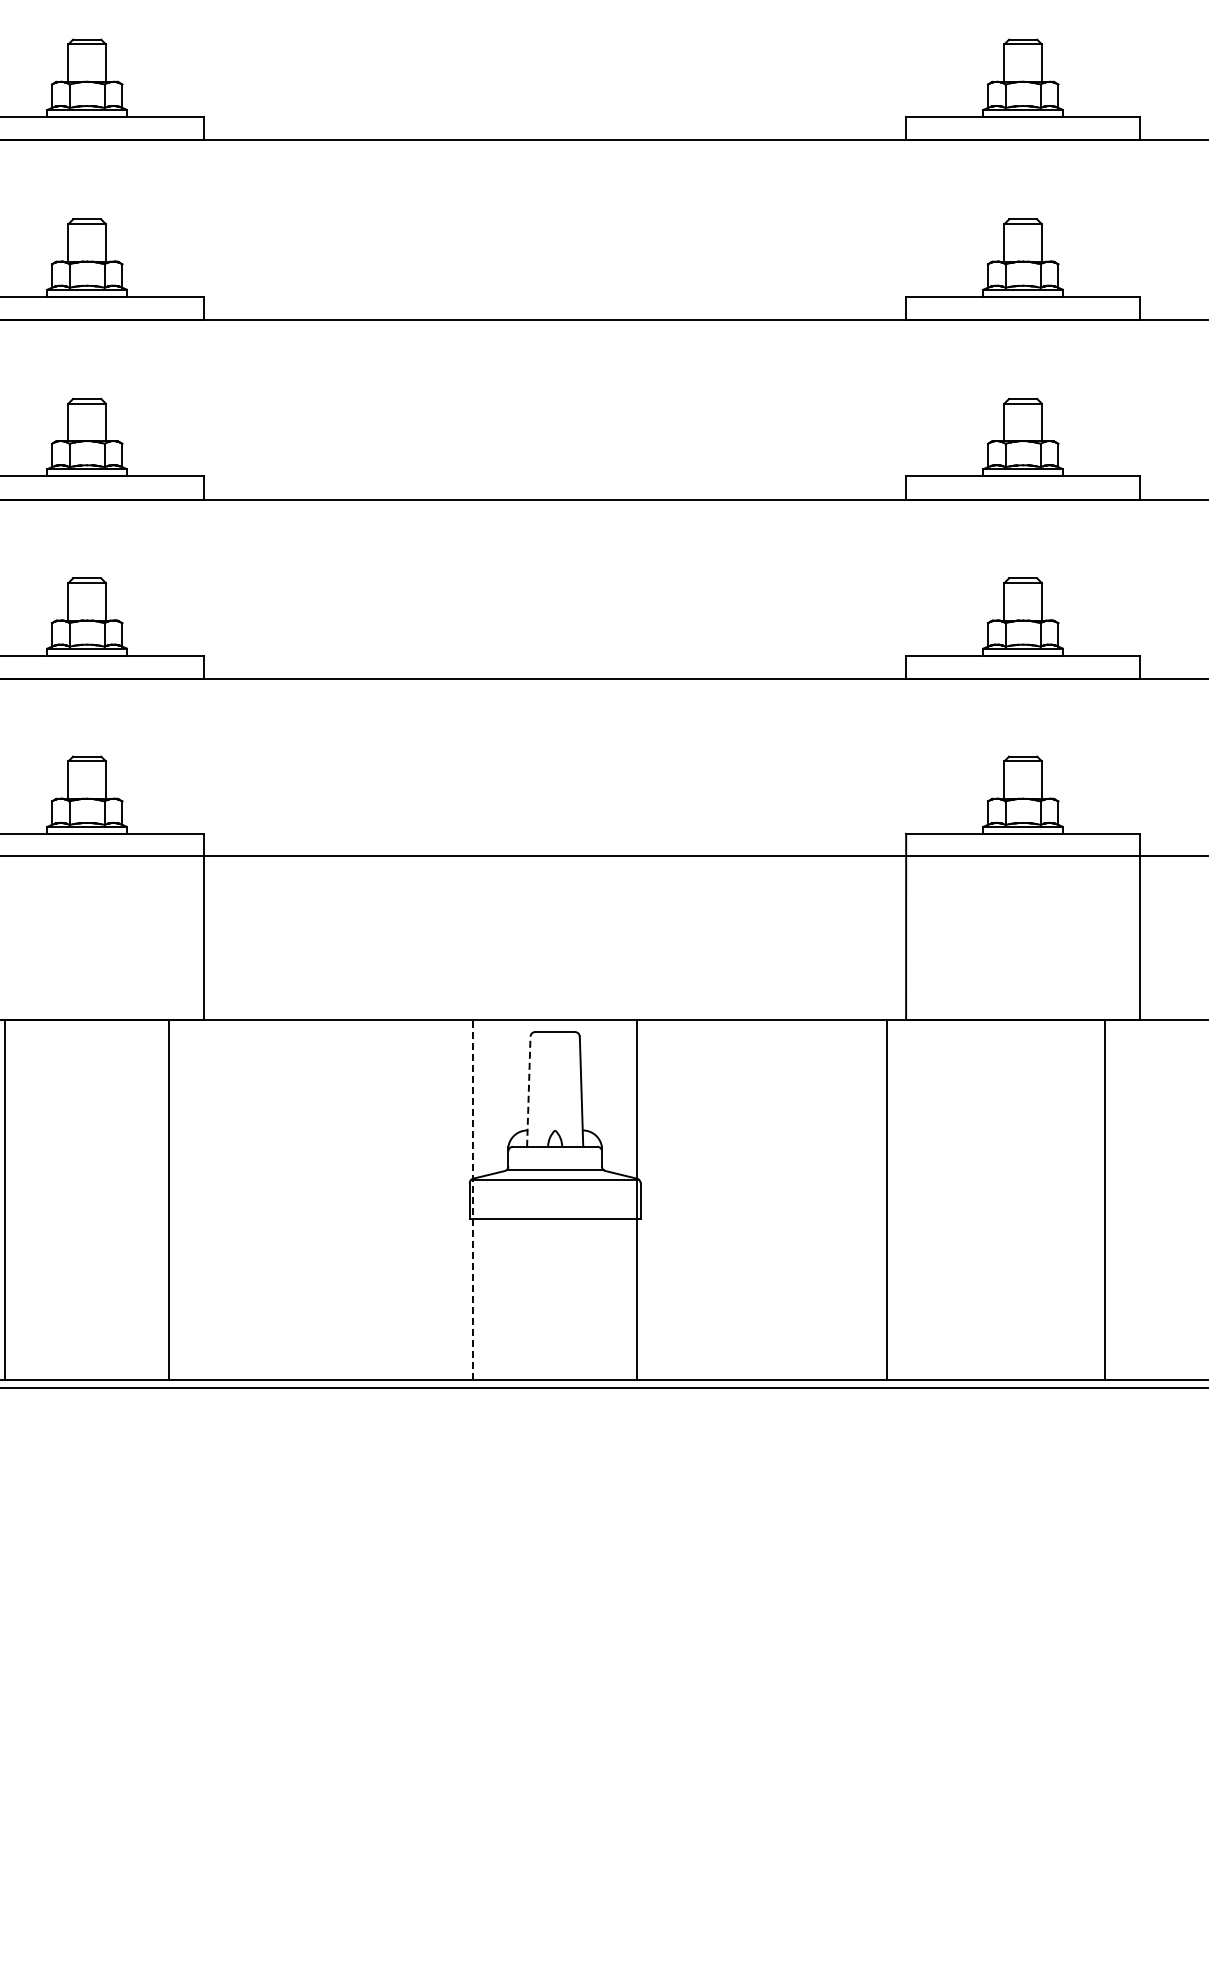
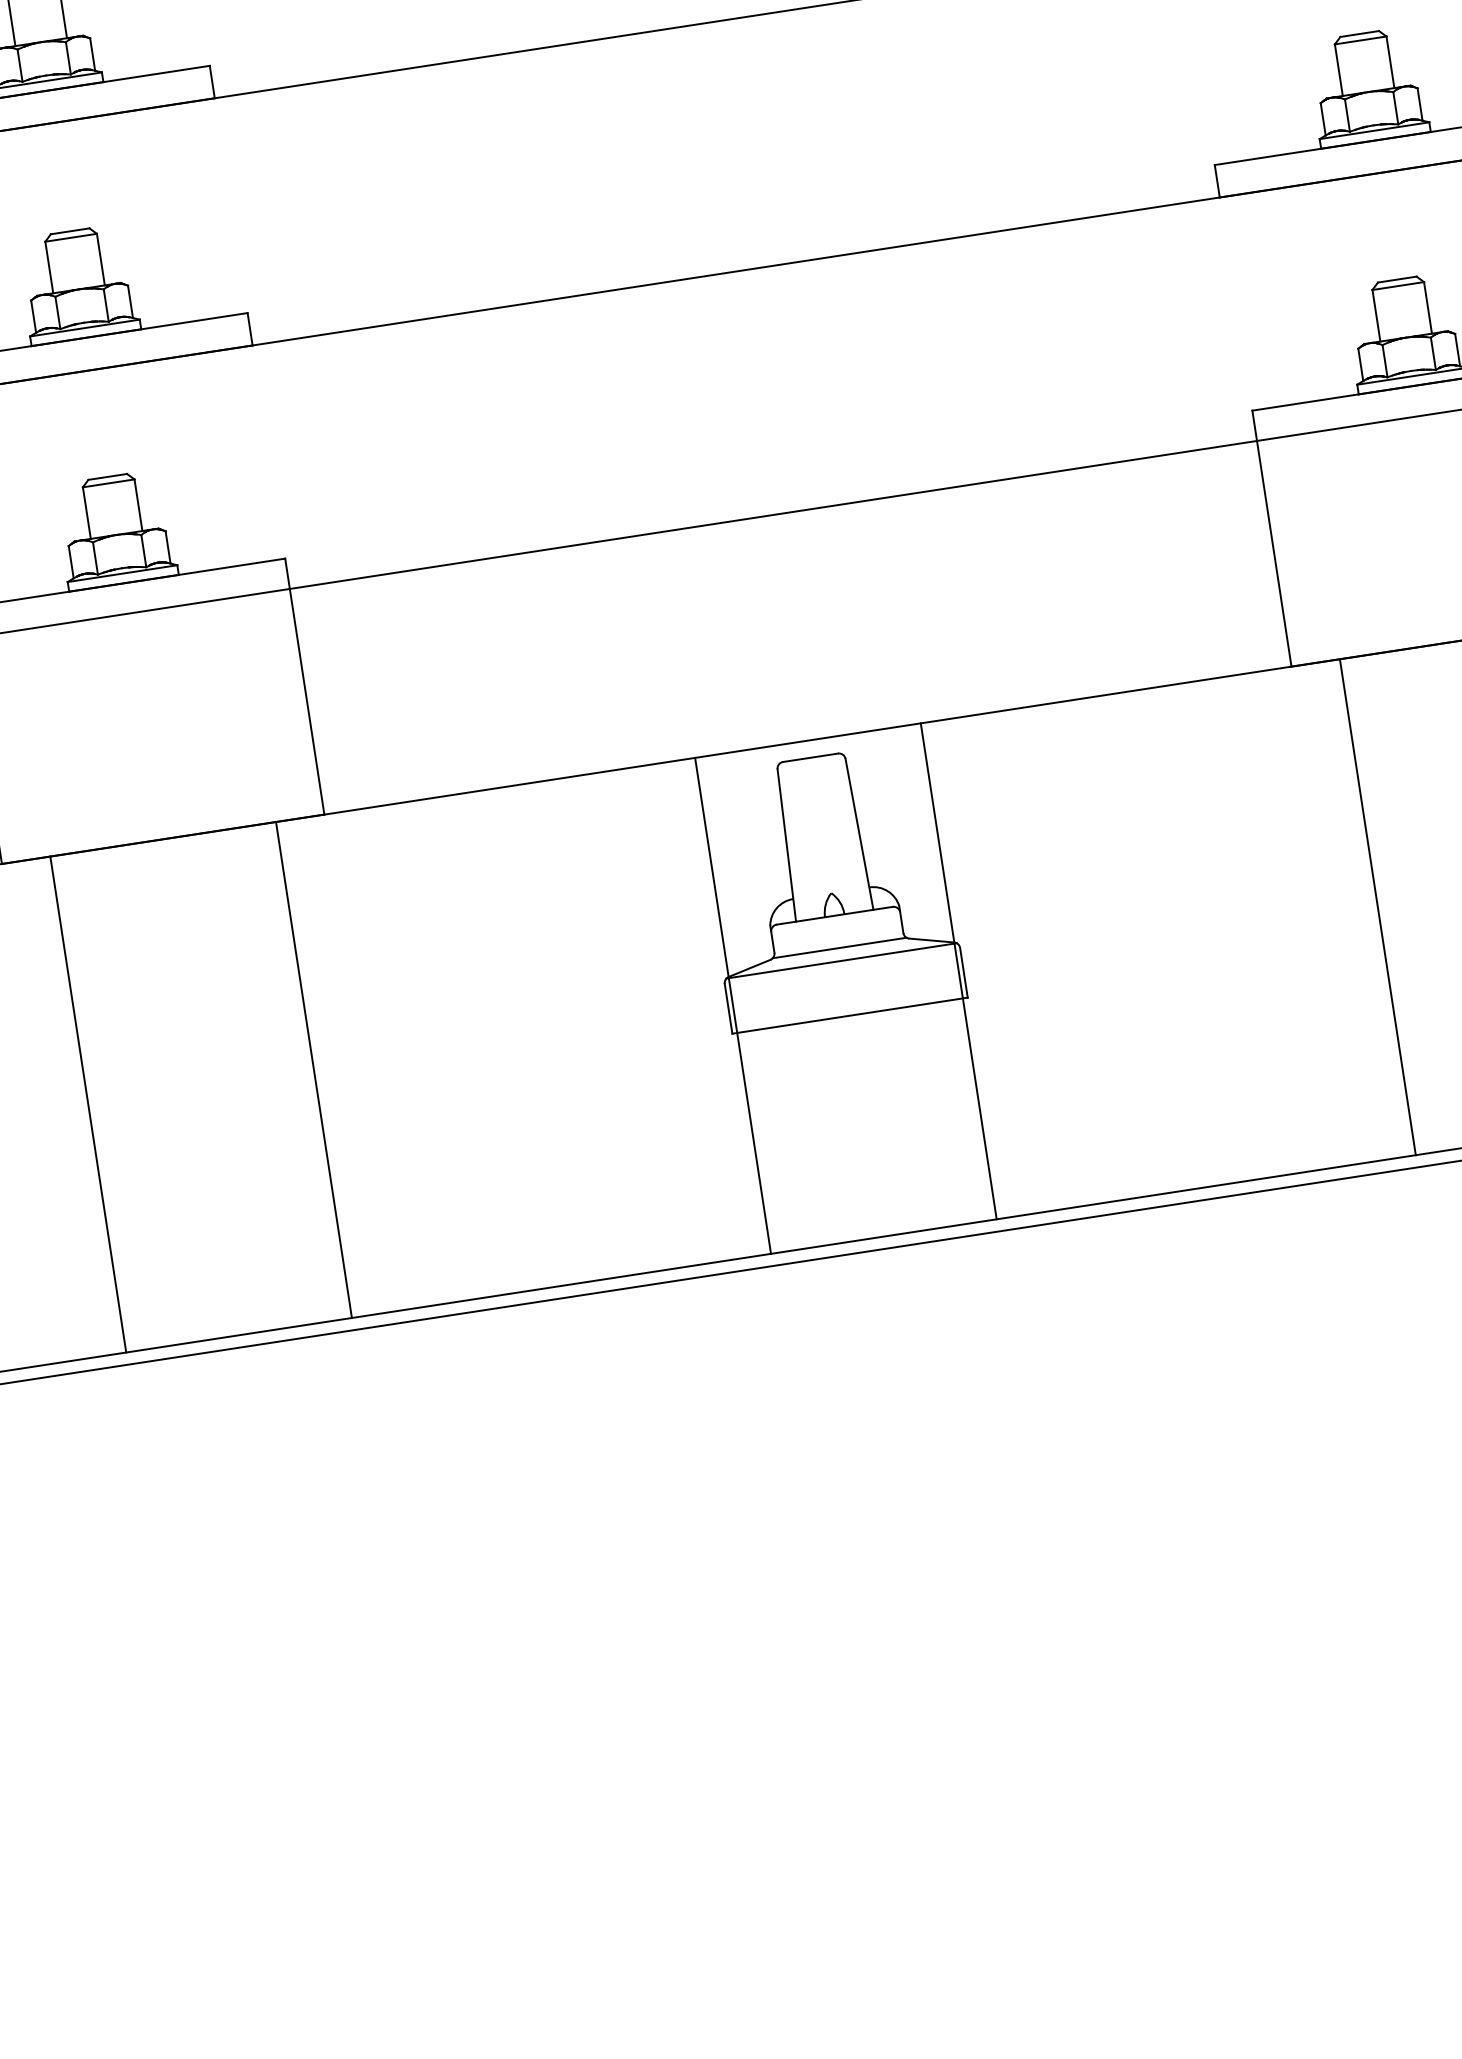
line: (528, 1091) -> (786, 845), dashed -> solid
line: (473, 1199) -> (733, 1005), dashed -> solid
line: (887, 1199) -> (1378, 906), moved

